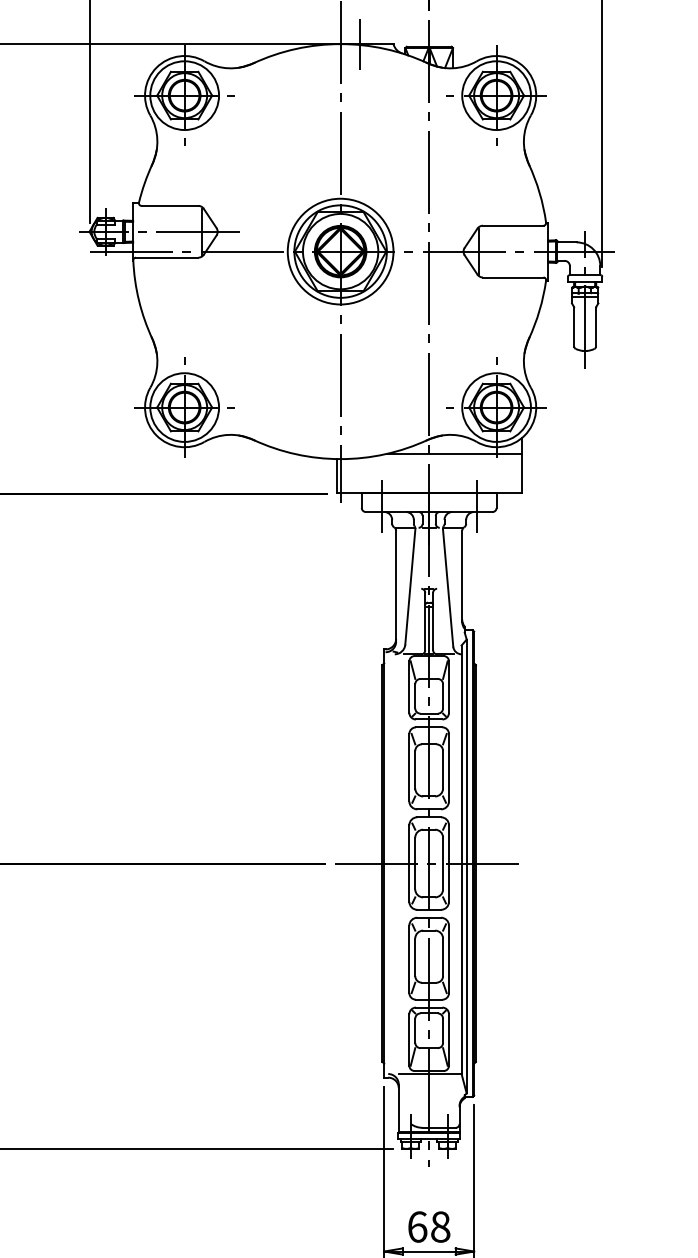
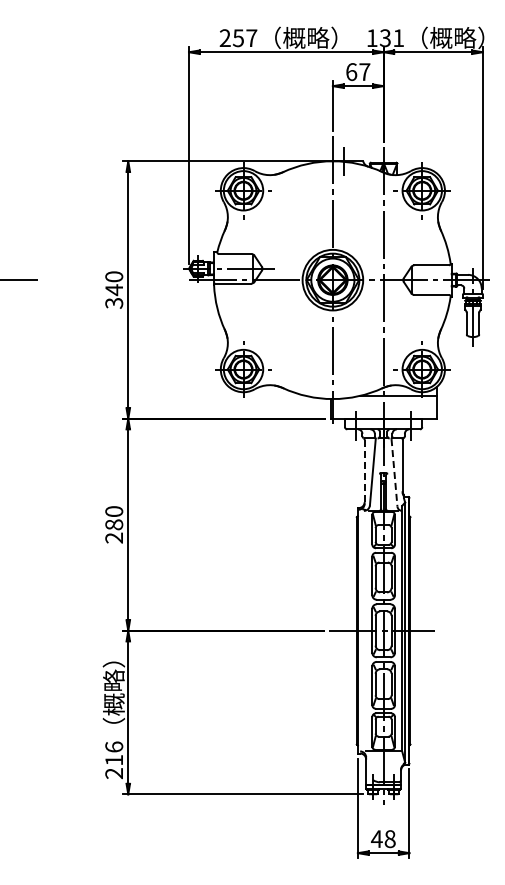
line: (395, 585) -> (364, 471), solid -> dashed
line: (448, 587) -> (394, 472), solid -> dashed
text: (416, 1227) -> (376, 839), 68 -> 48

